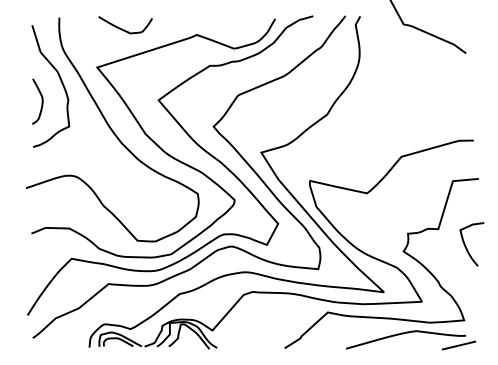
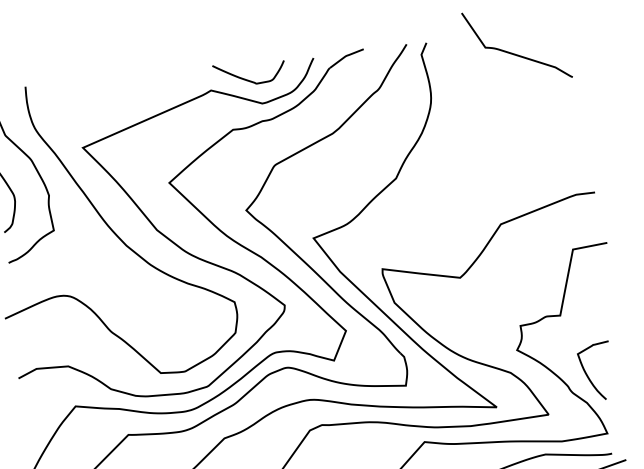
curve: (124, 29) -> (248, 79), moved
curve: (466, 246) -> (588, 375), moved

